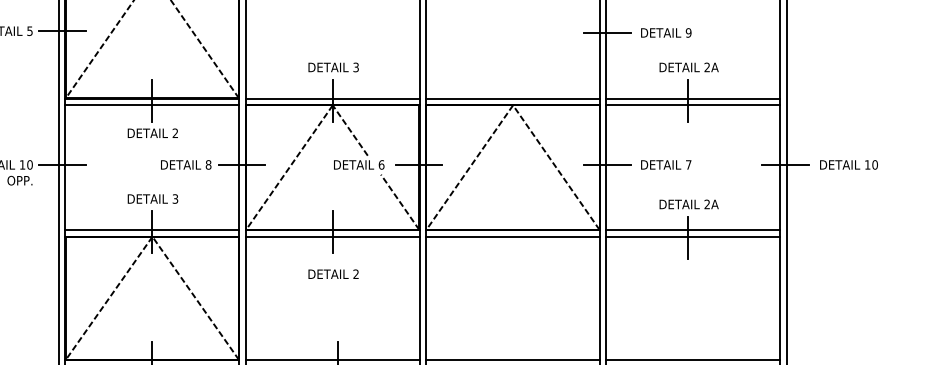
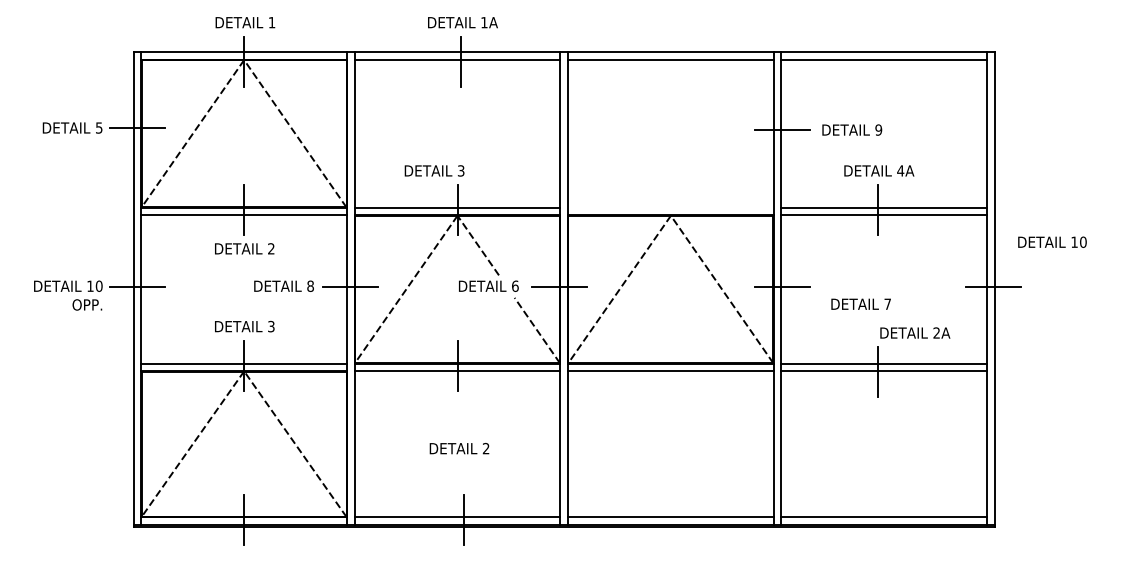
text: (333, 67) -> (434, 170), moved
text: (707, 67) -> (900, 170), 2A -> 4A
line: (512, 98) -> (670, 207), removed
text: (665, 164) -> (860, 303), moved
text: (849, 164) -> (1052, 241), moved
text: (689, 203) -> (915, 332), moved
text: (333, 274) -> (459, 448), moved

